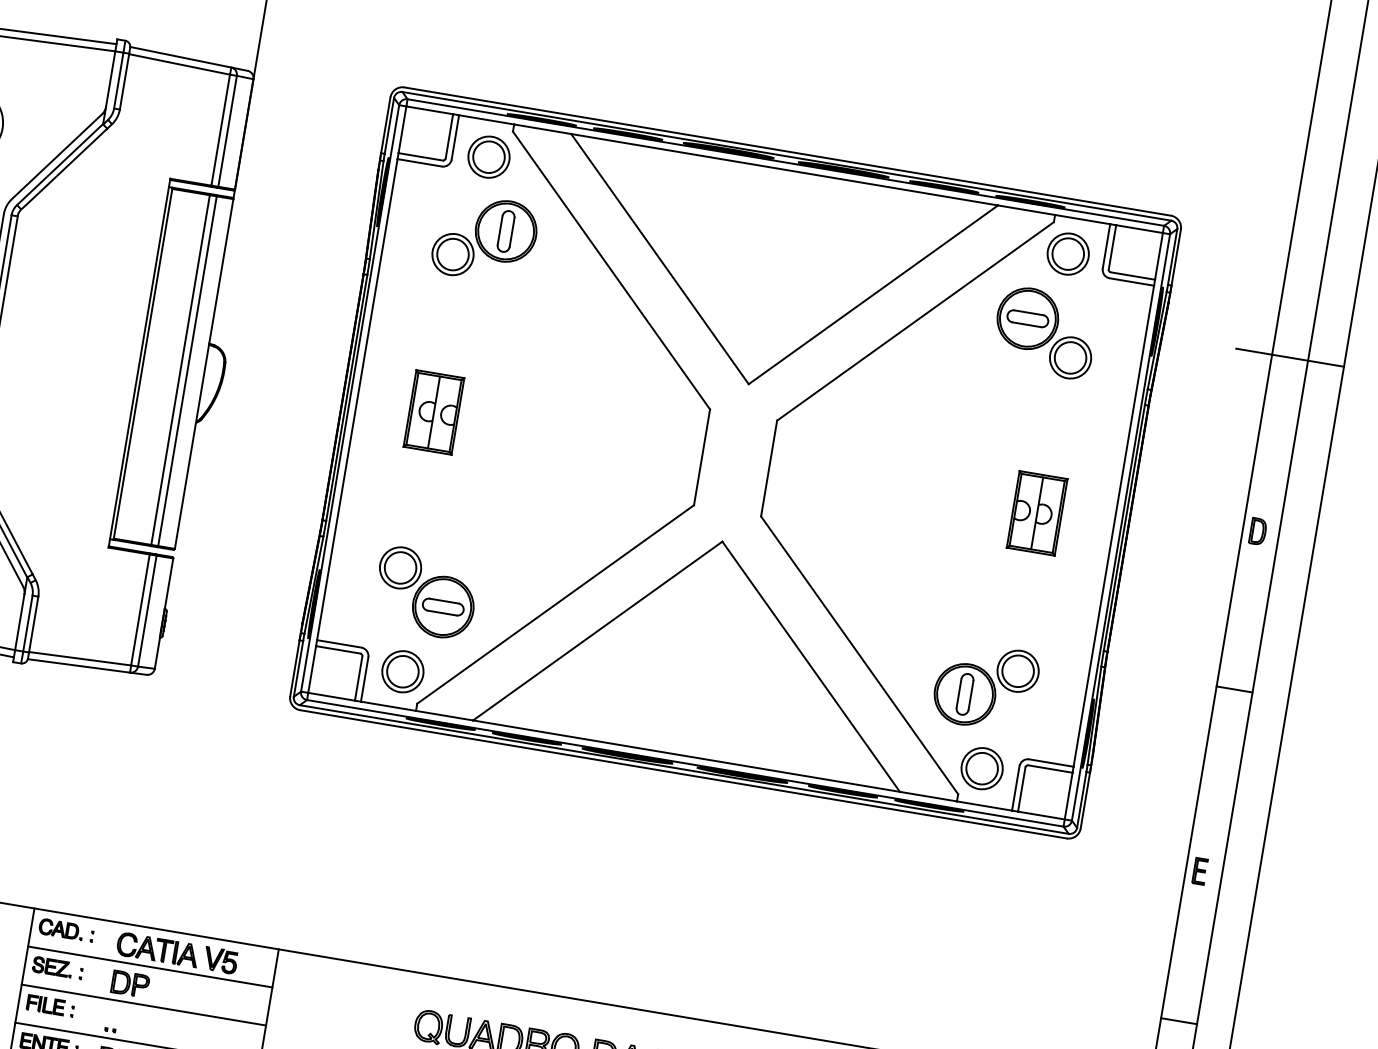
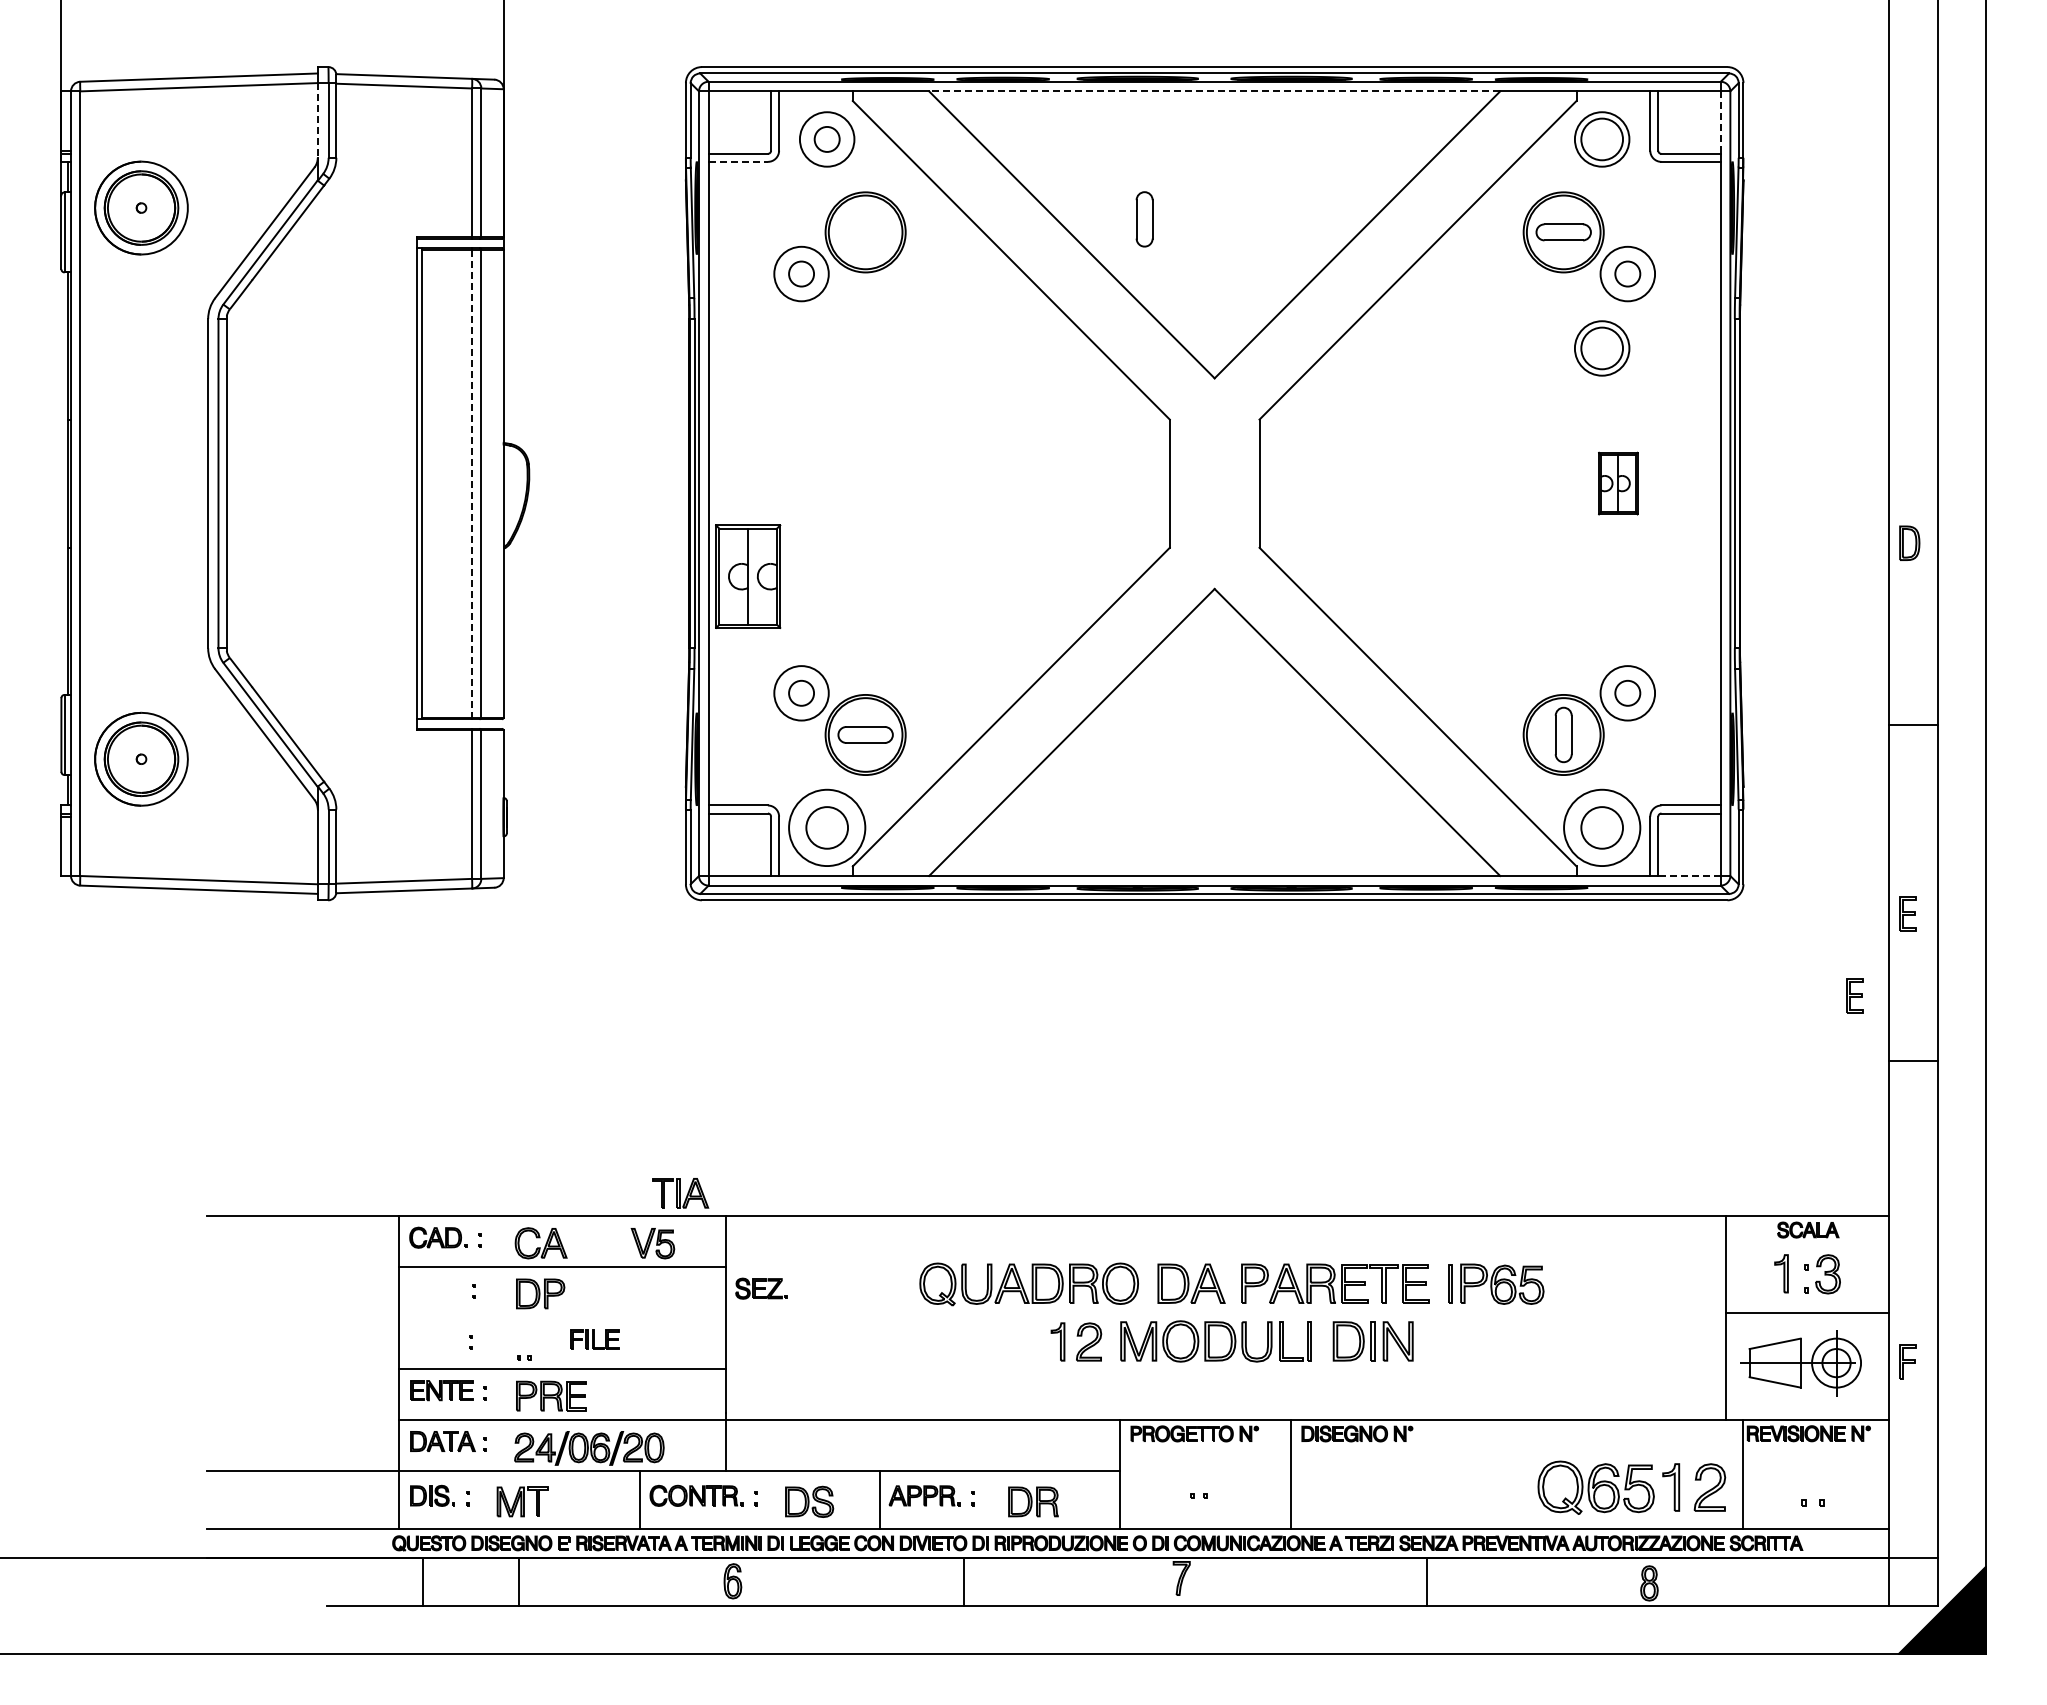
line: (110, 79) -> (317, 120), solid -> dashed
circle: (489, 157) -> (827, 139), size x0.6
line: (419, 162) -> (738, 161), solid -> dashed
line: (784, 169) -> (1214, 91), solid -> dashed
part: (506, 231) -> (1144, 219), moved
circle: (453, 254) -> (801, 273), size x0.6
line: (1158, 257) -> (1720, 123), solid -> dashed
circle: (1070, 357) -> (1627, 273), size x0.6
line: (1290, 357) -> (1913, 225), removed
line: (180, 369) -> (472, 483), solid -> dashed
part: (1042, 410) -> (1602, 348), added
part: (434, 412) -> (748, 576), moved
part: (1037, 513) -> (1618, 483), size x0.6
part: (1258, 531) -> (1909, 542), moved
circle: (400, 568) -> (801, 693), size x0.6
circle: (402, 671) -> (826, 827), size x1.4
circle: (1017, 671) -> (1627, 693), size x0.6
line: (1234, 689) -> (1913, 724), moved
circle: (981, 768) -> (1601, 827), size x1.4
line: (1041, 815) -> (1689, 876), solid -> dashed
part: (1149, 925) -> (1854, 995), added
part: (177, 953) -> (680, 1193), moved
part: (52, 967) -> (761, 1288), moved
part: (45, 1005) -> (594, 1339), moved
line: (143, 1005) -> (562, 1318), removed
line: (1179, 1021) -> (1913, 1060), moved

